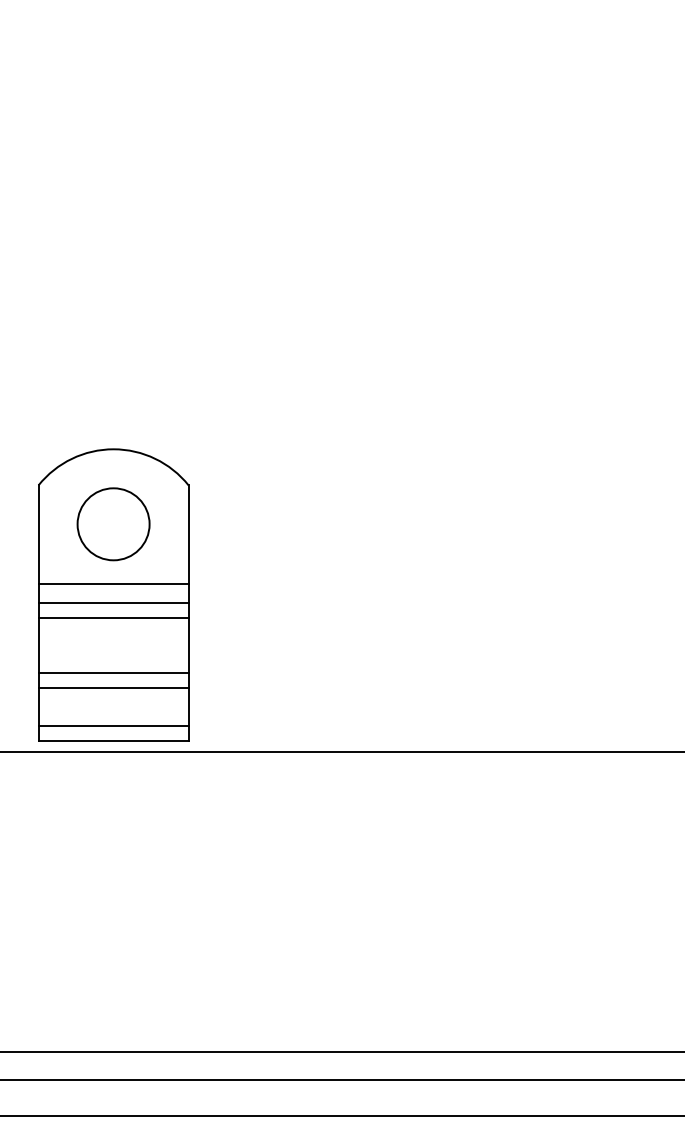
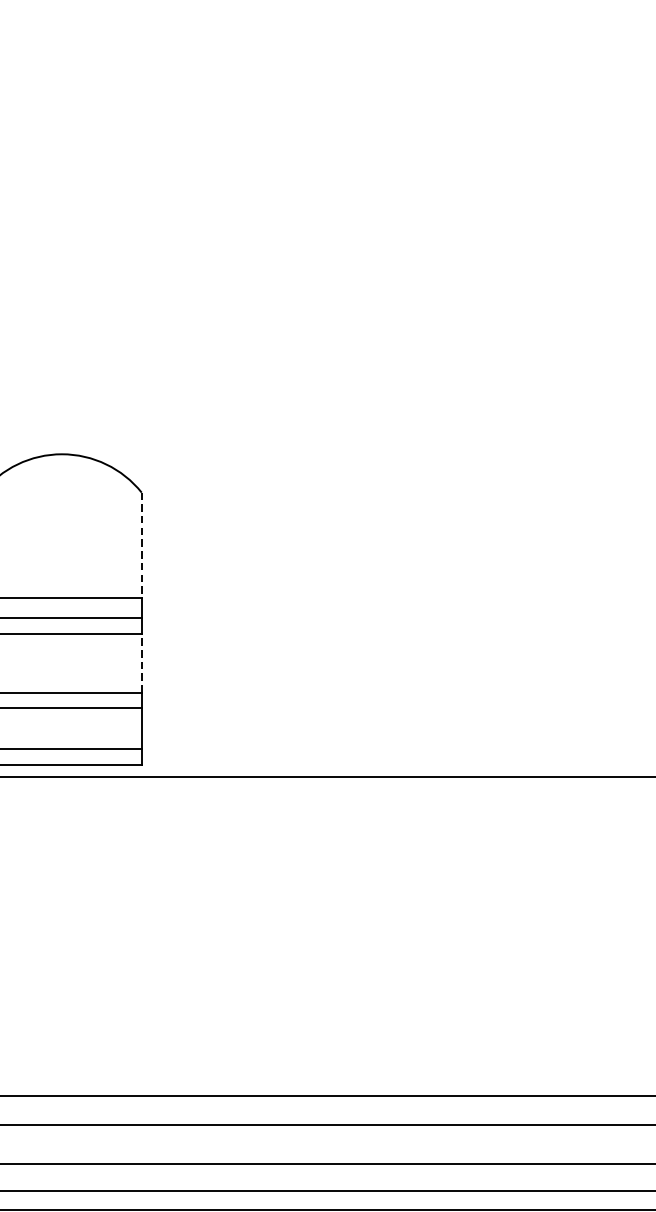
circle: (113, 524) -> (61, 534), removed
line: (188, 535) -> (141, 545), solid -> dashed
line: (188, 645) -> (141, 662), solid -> dashed

